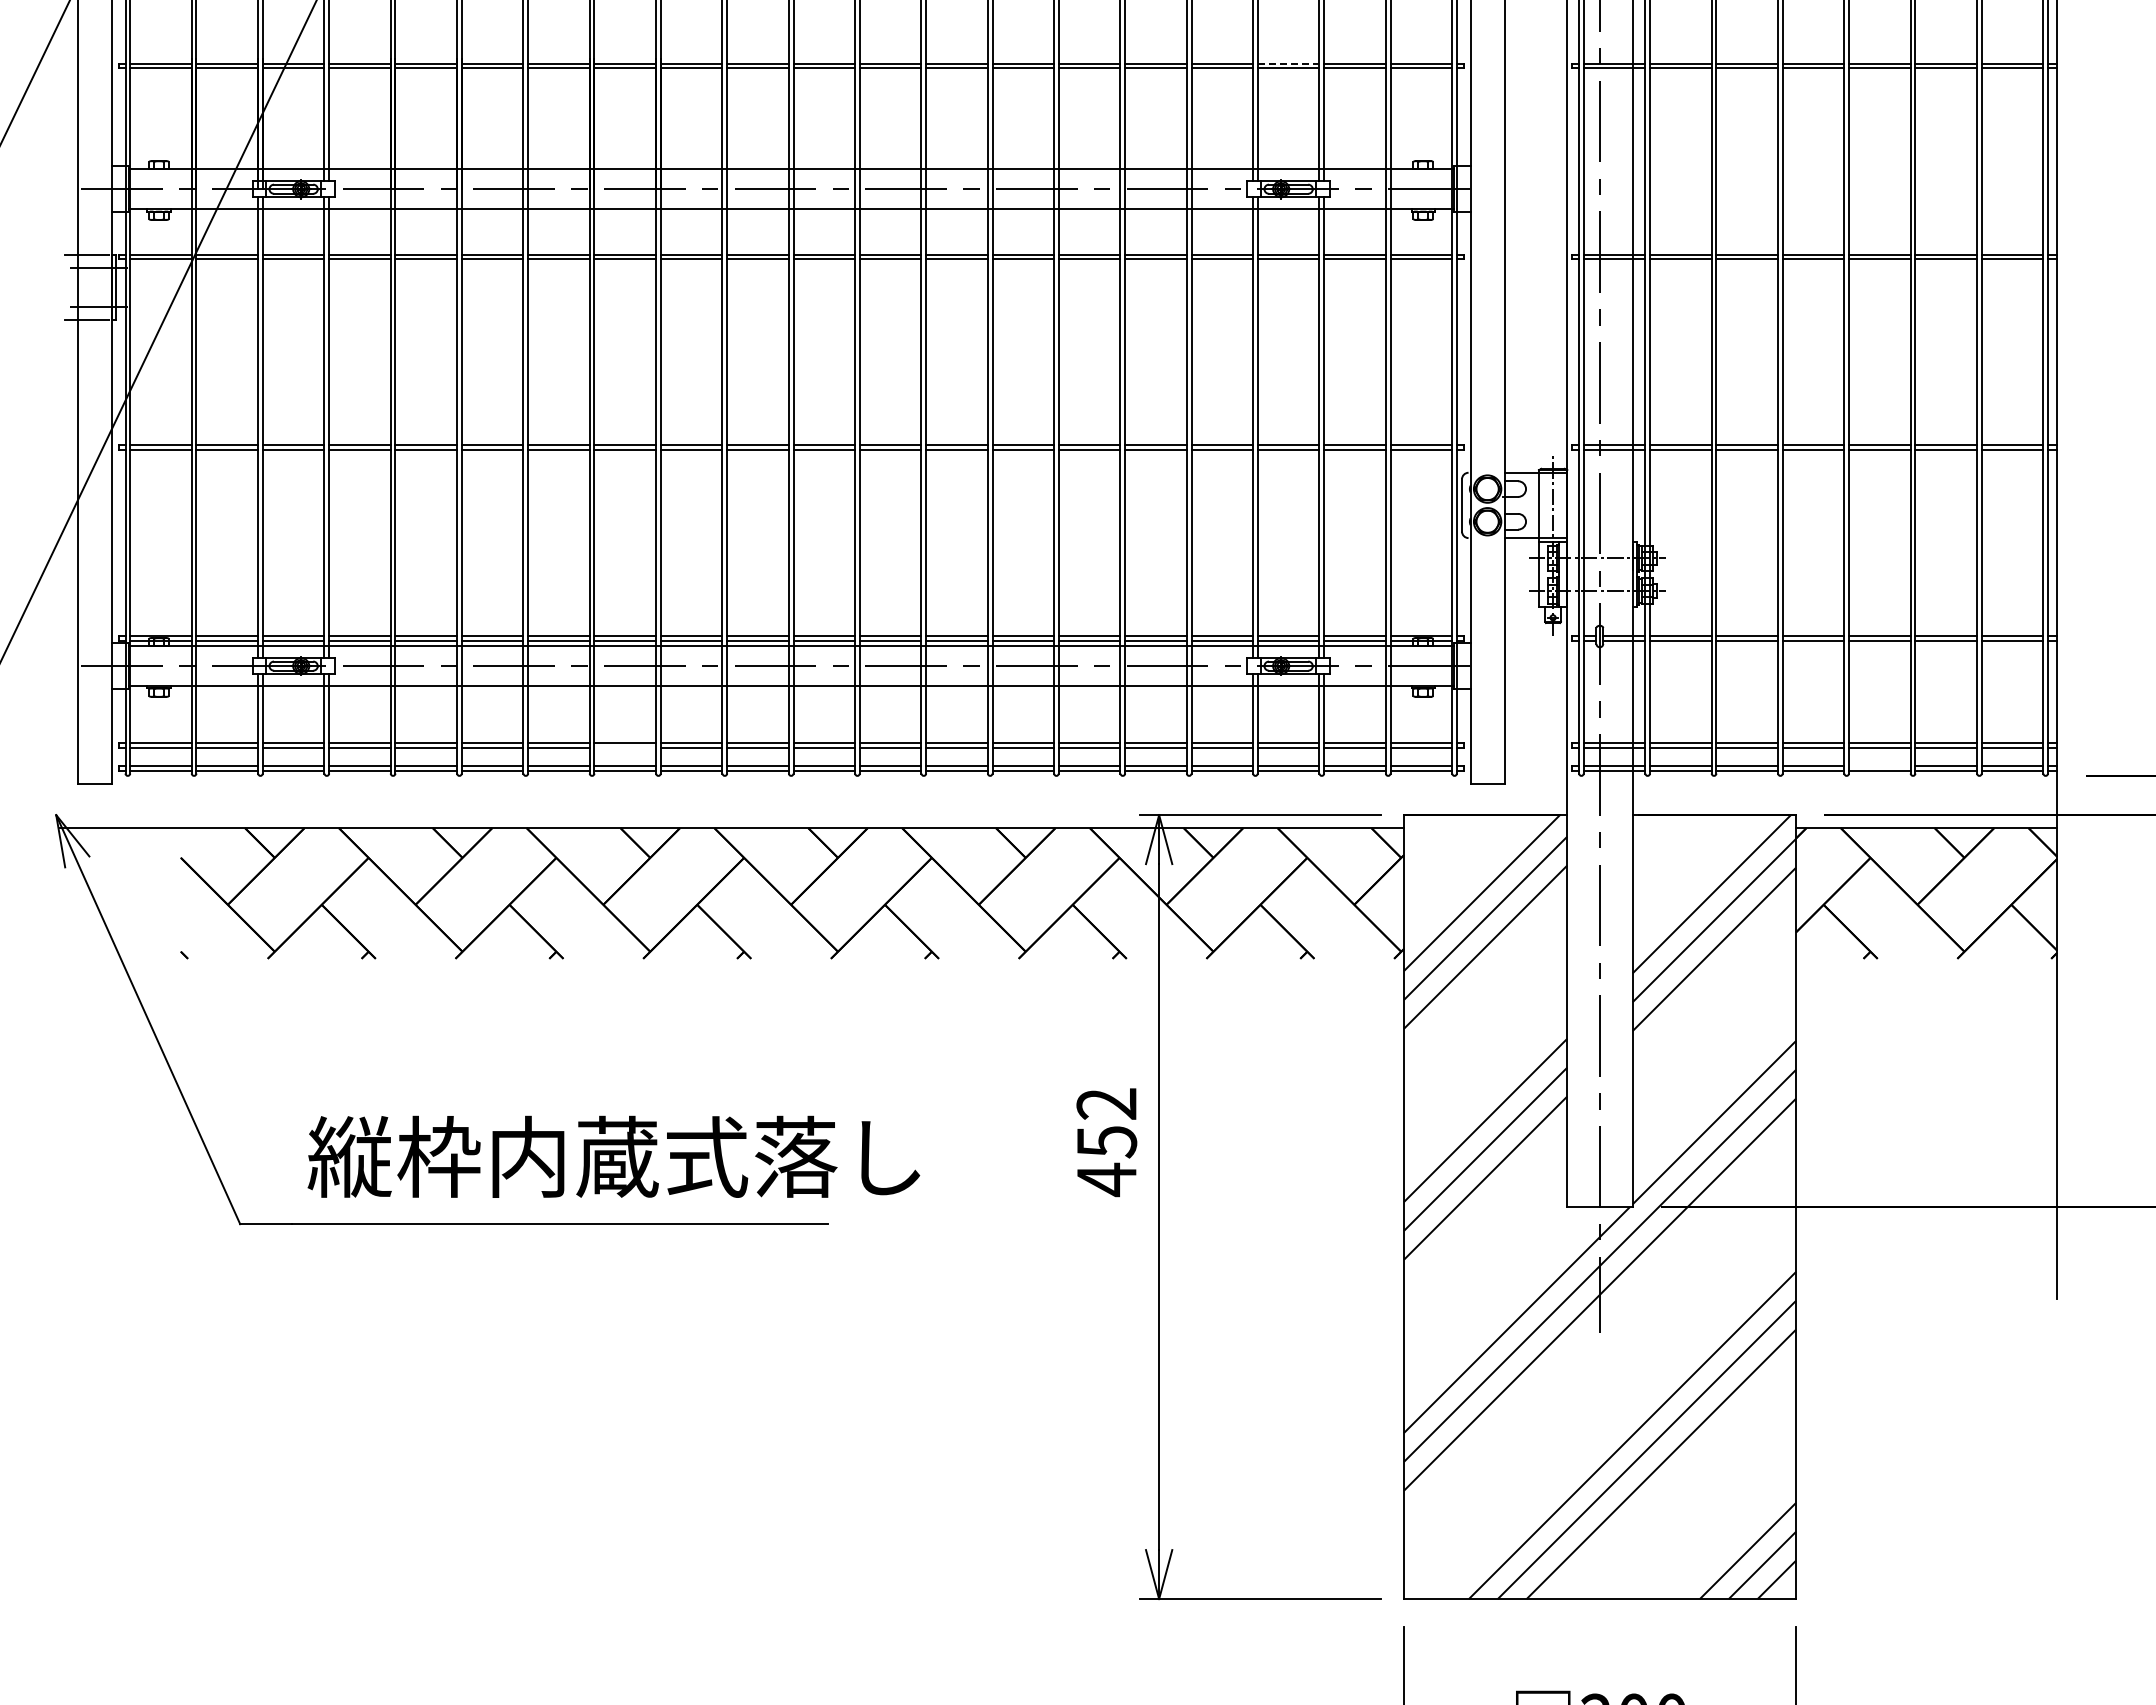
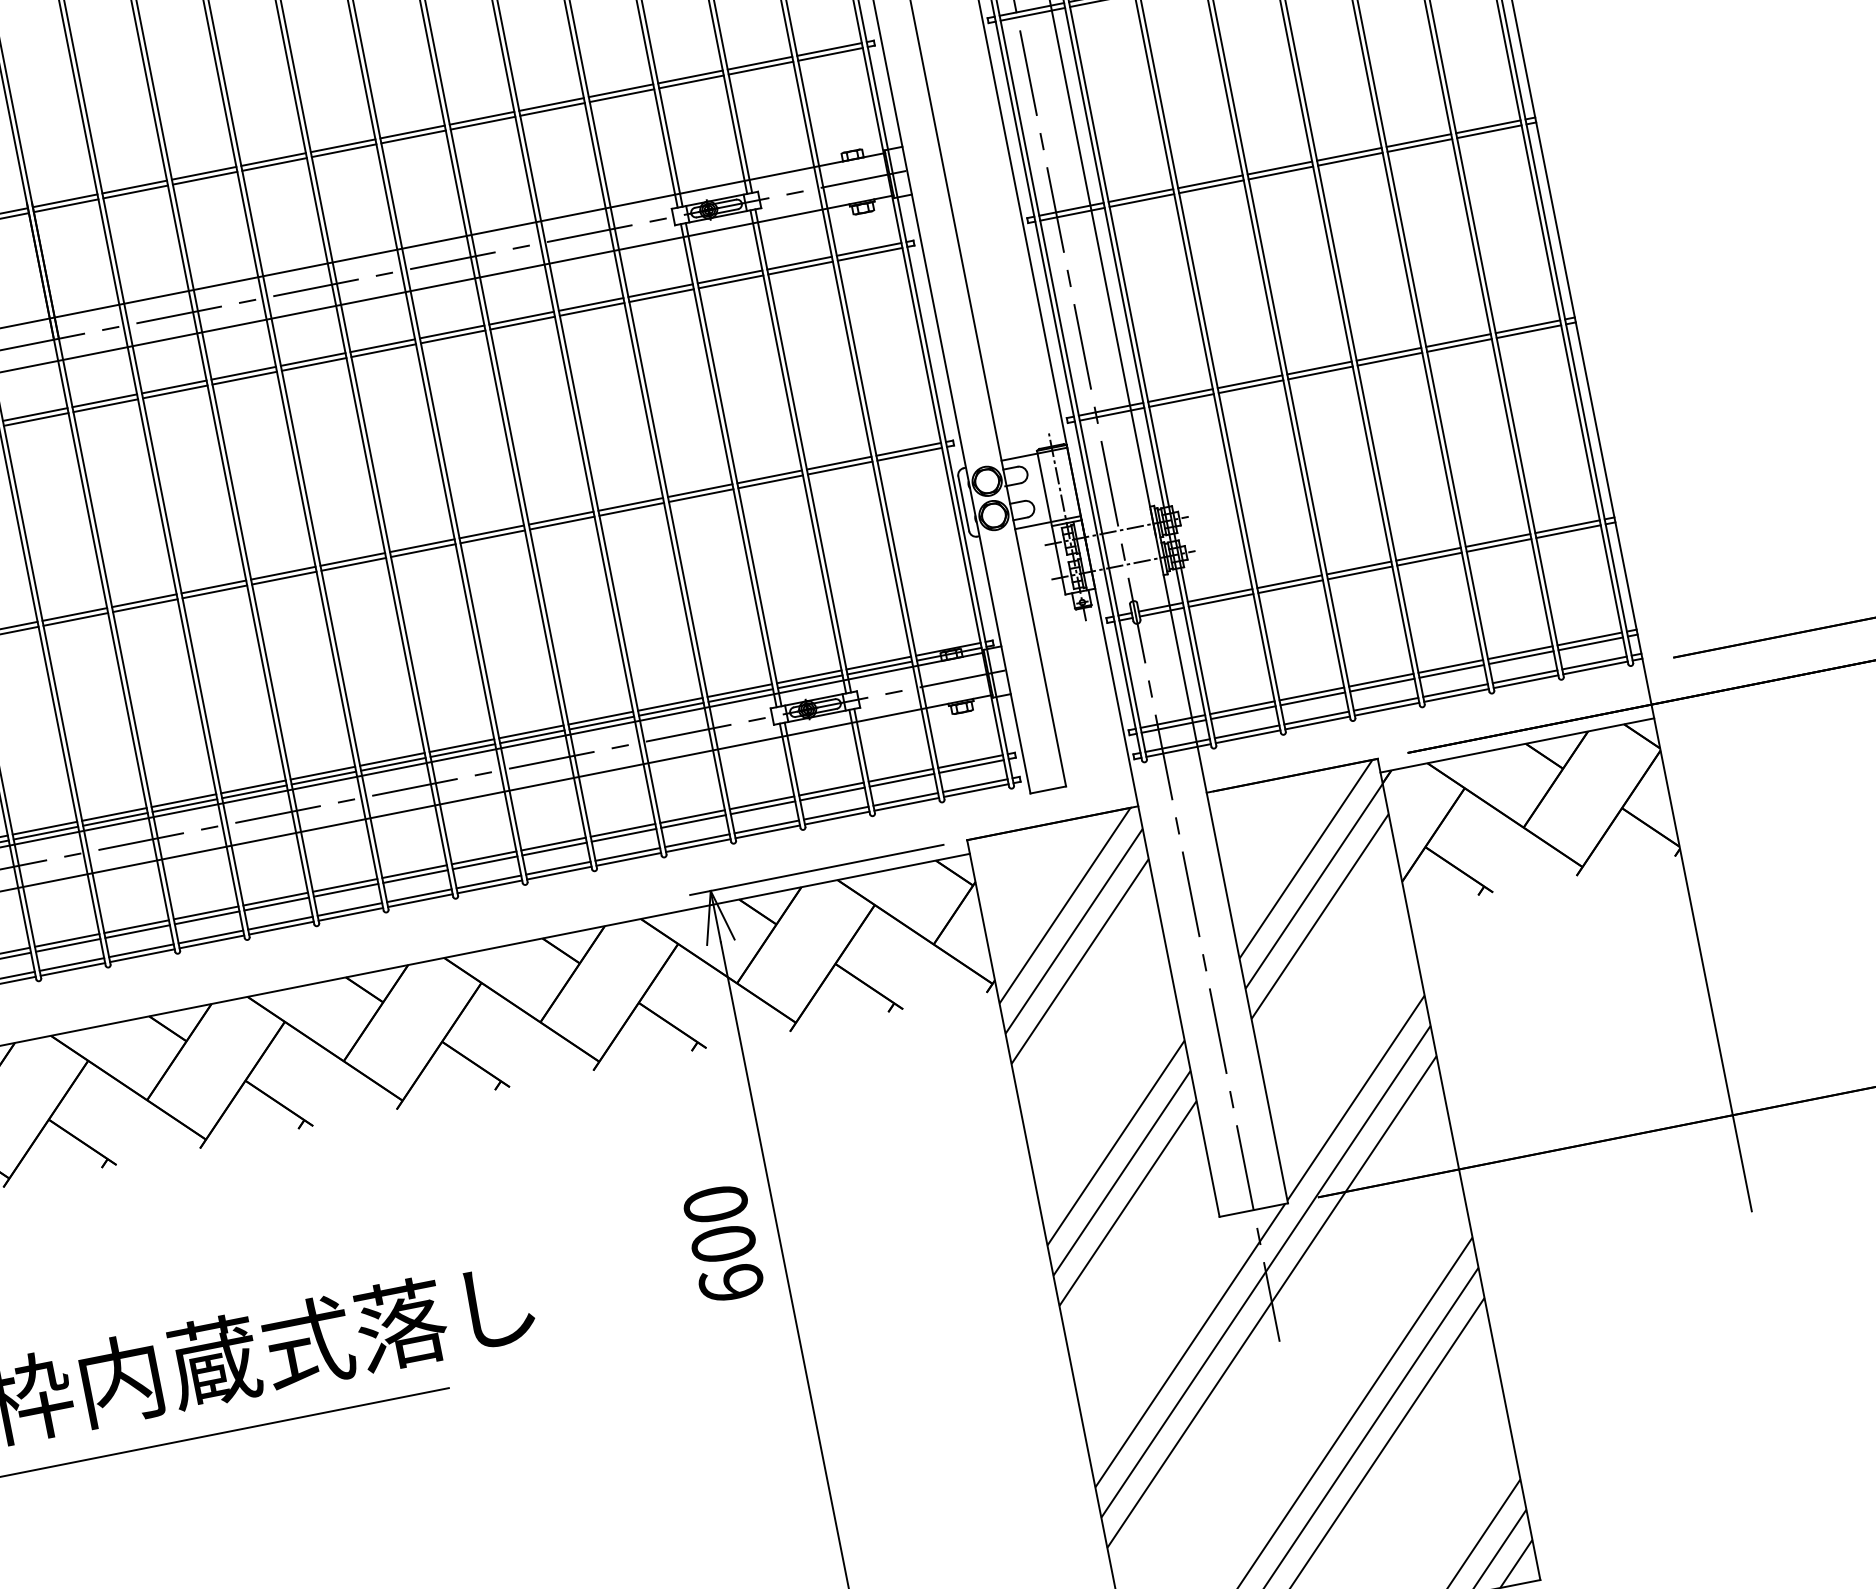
line: (1288, 63) -> (690, 76), dashed -> solid
line: (625, 748) -> (137, 931), added
line: (1879, 766) -> (1455, 690), added
text: (1106, 1142) -> (723, 1244), 452 -> 600

